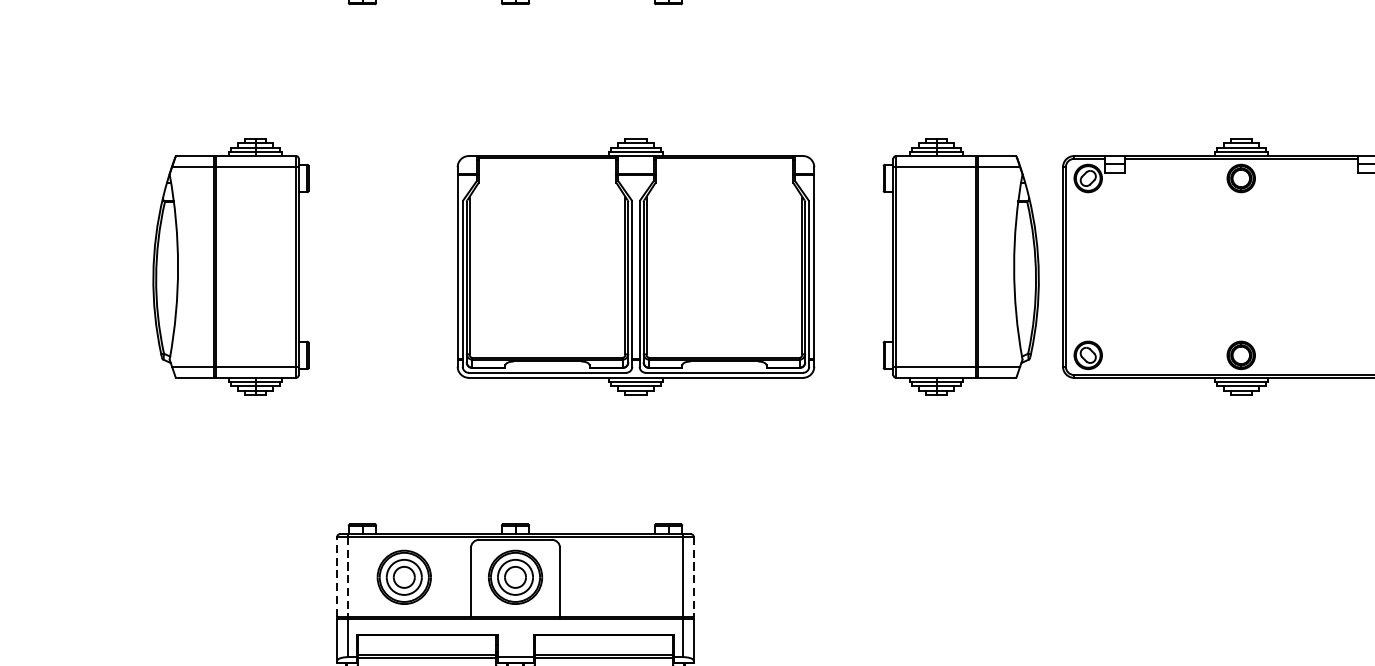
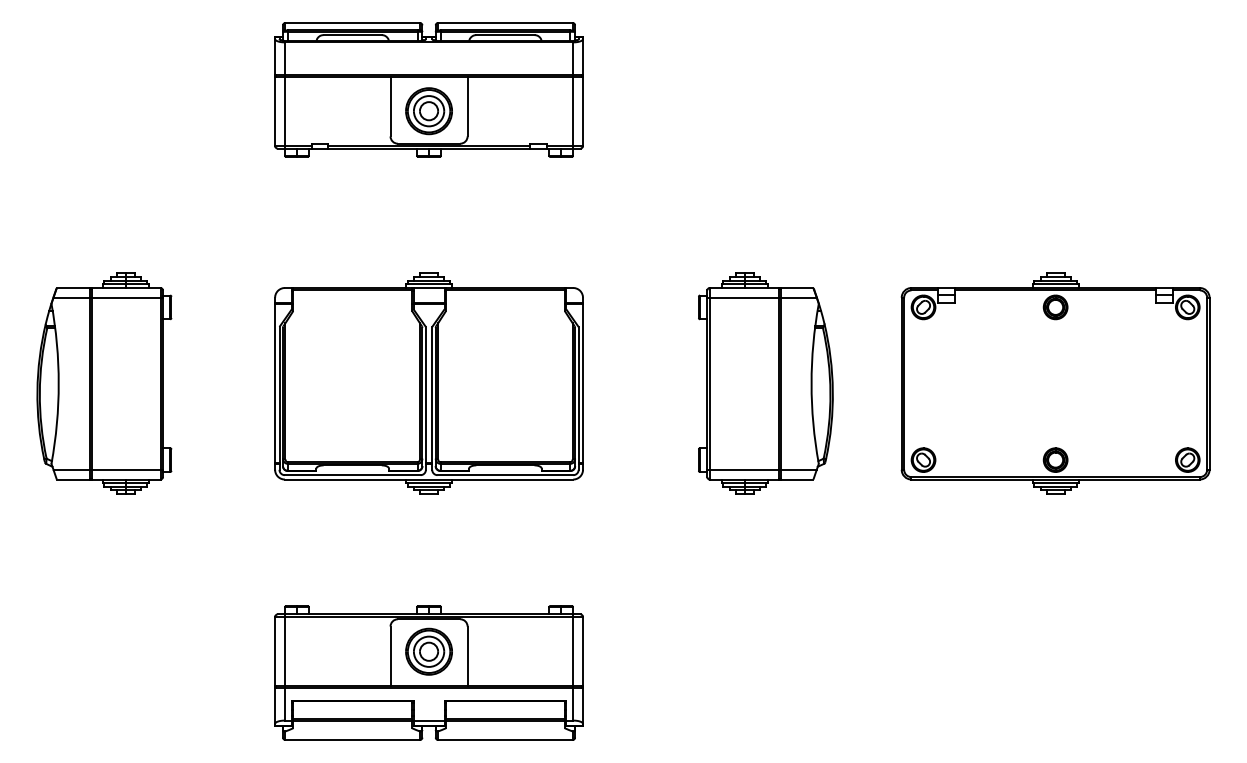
part: (231, 266) -> (104, 383), moved
part: (635, 266) -> (428, 383), moved
part: (960, 266) -> (765, 383), moved
line: (337, 575) -> (275, 650), dashed -> solid
line: (348, 577) -> (284, 651), dashed -> solid
part: (403, 577) -> (332, 651), removed
line: (694, 577) -> (583, 651), dashed -> solid

